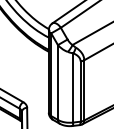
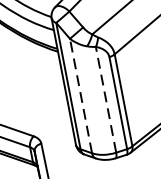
line: (57, 82) -> (80, 96), solid -> dashed
line: (73, 87) -> (106, 99), solid -> dashed

